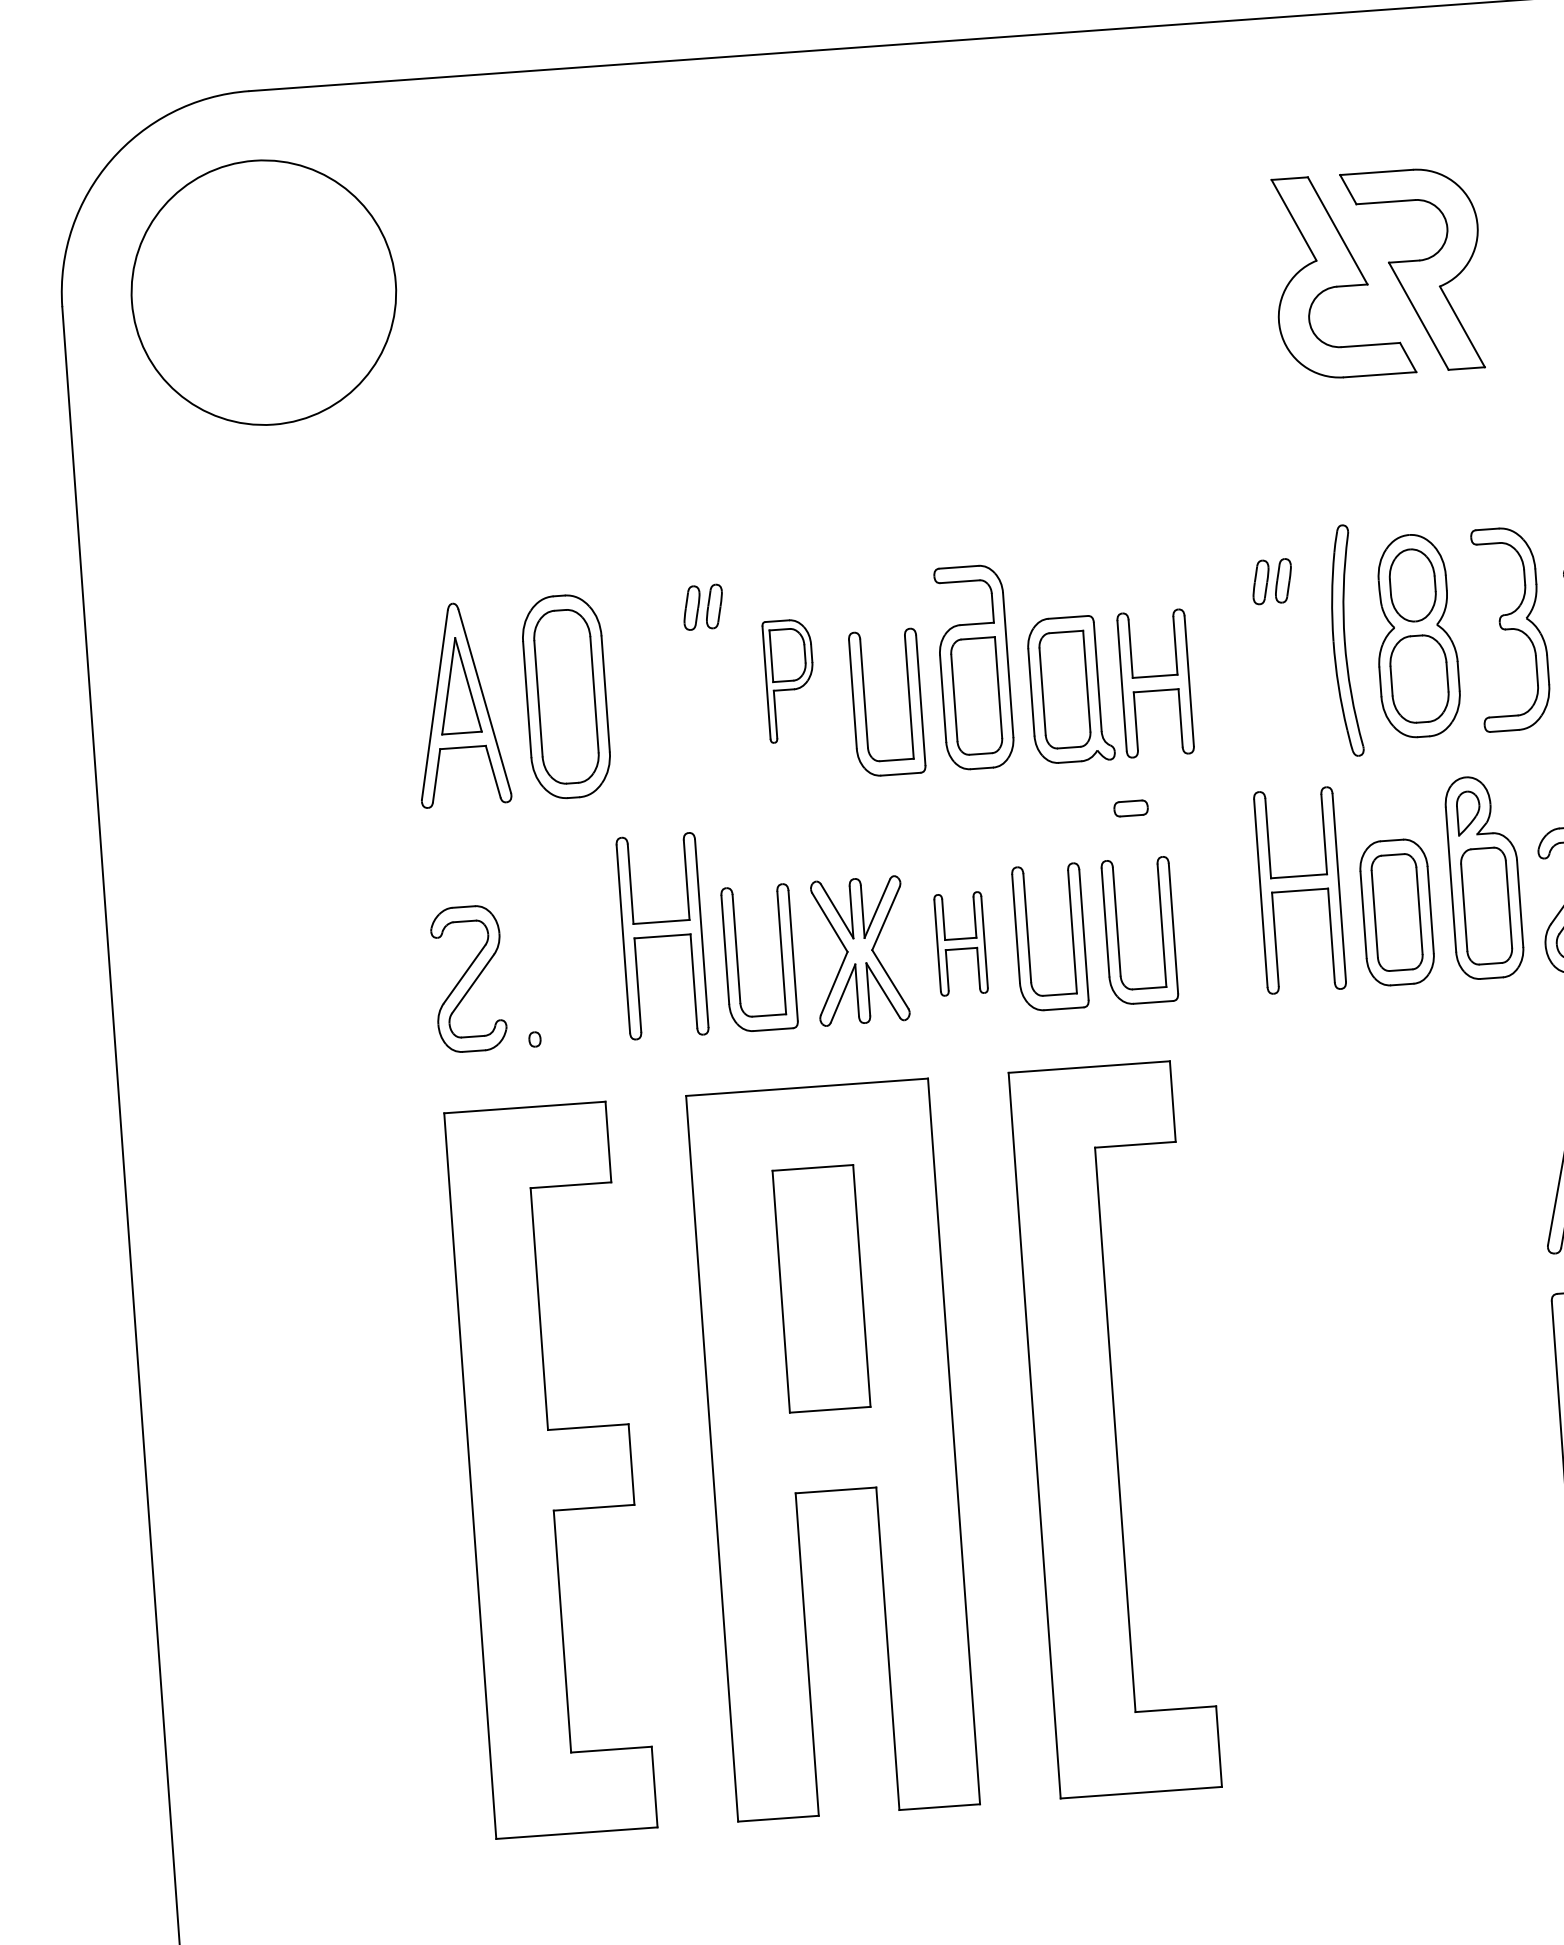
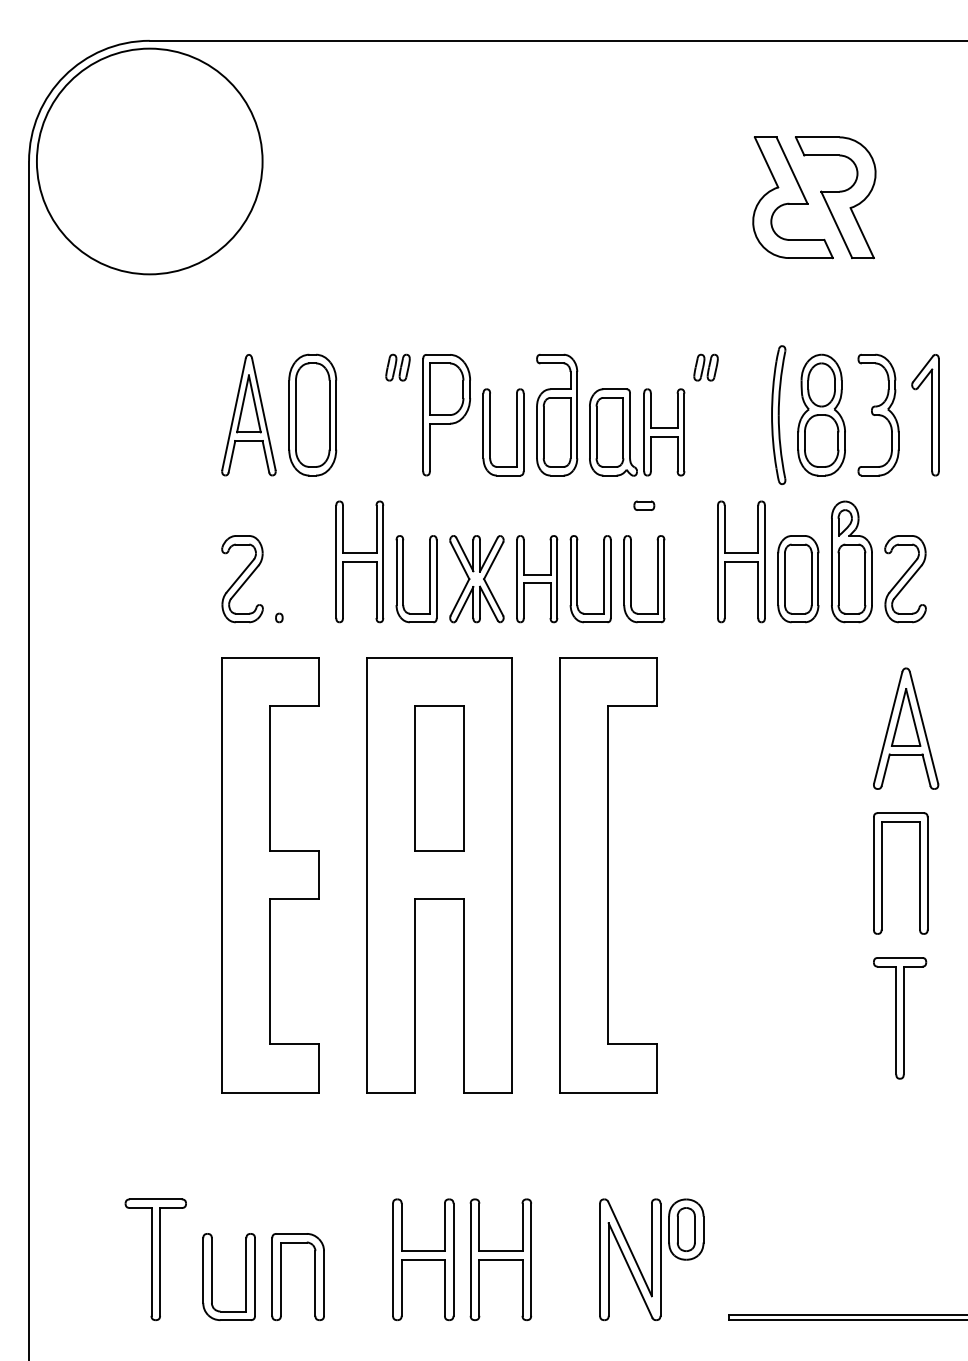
circle: (263, 292) -> (149, 161), size x1.43
part: (1271, 581) -> (705, 367), moved
part: (789, 681) -> (446, 415), size x1.67
part: (961, 944) -> (537, 579), size x1.43

